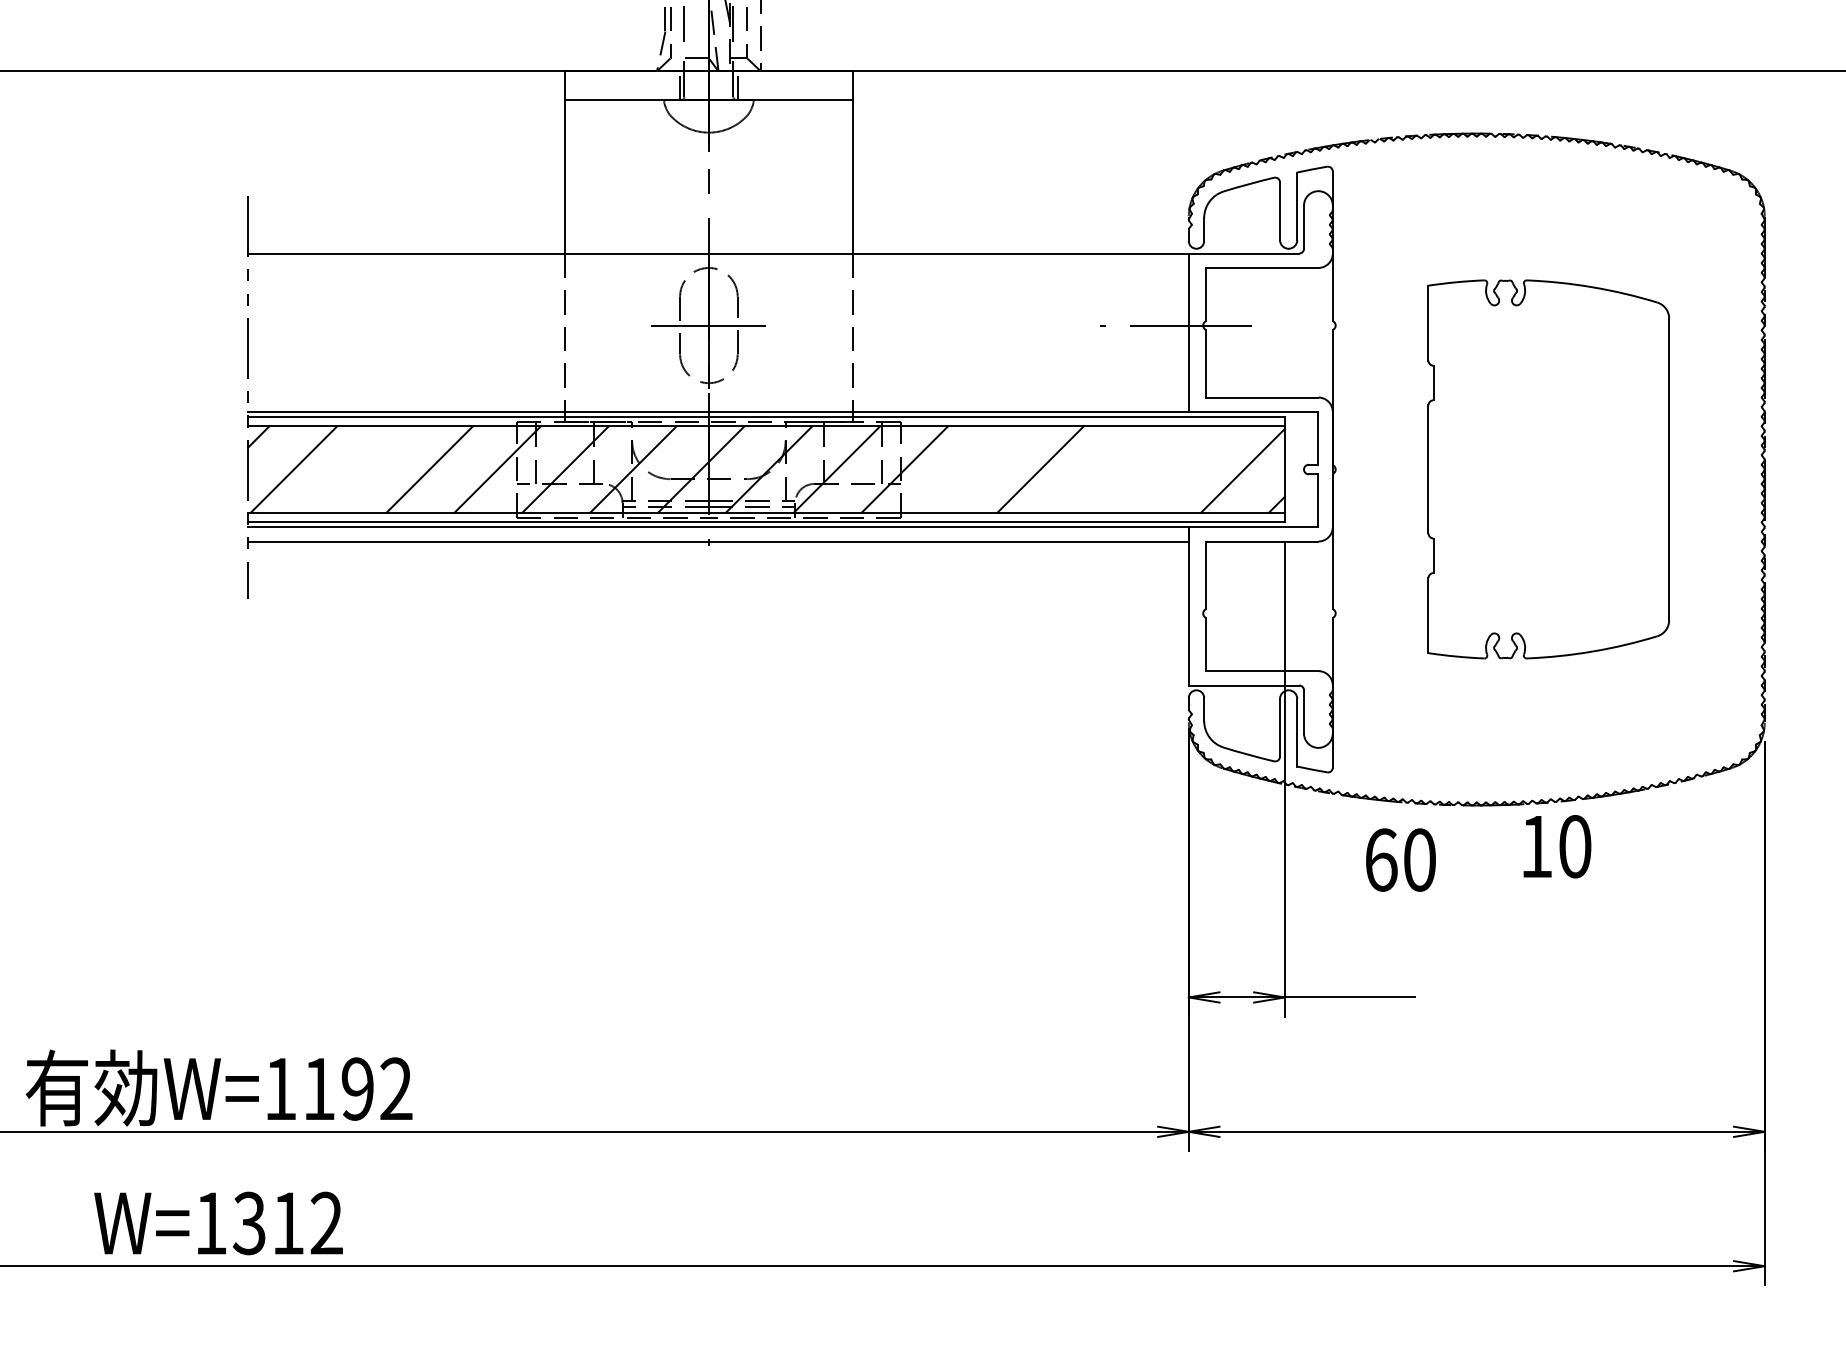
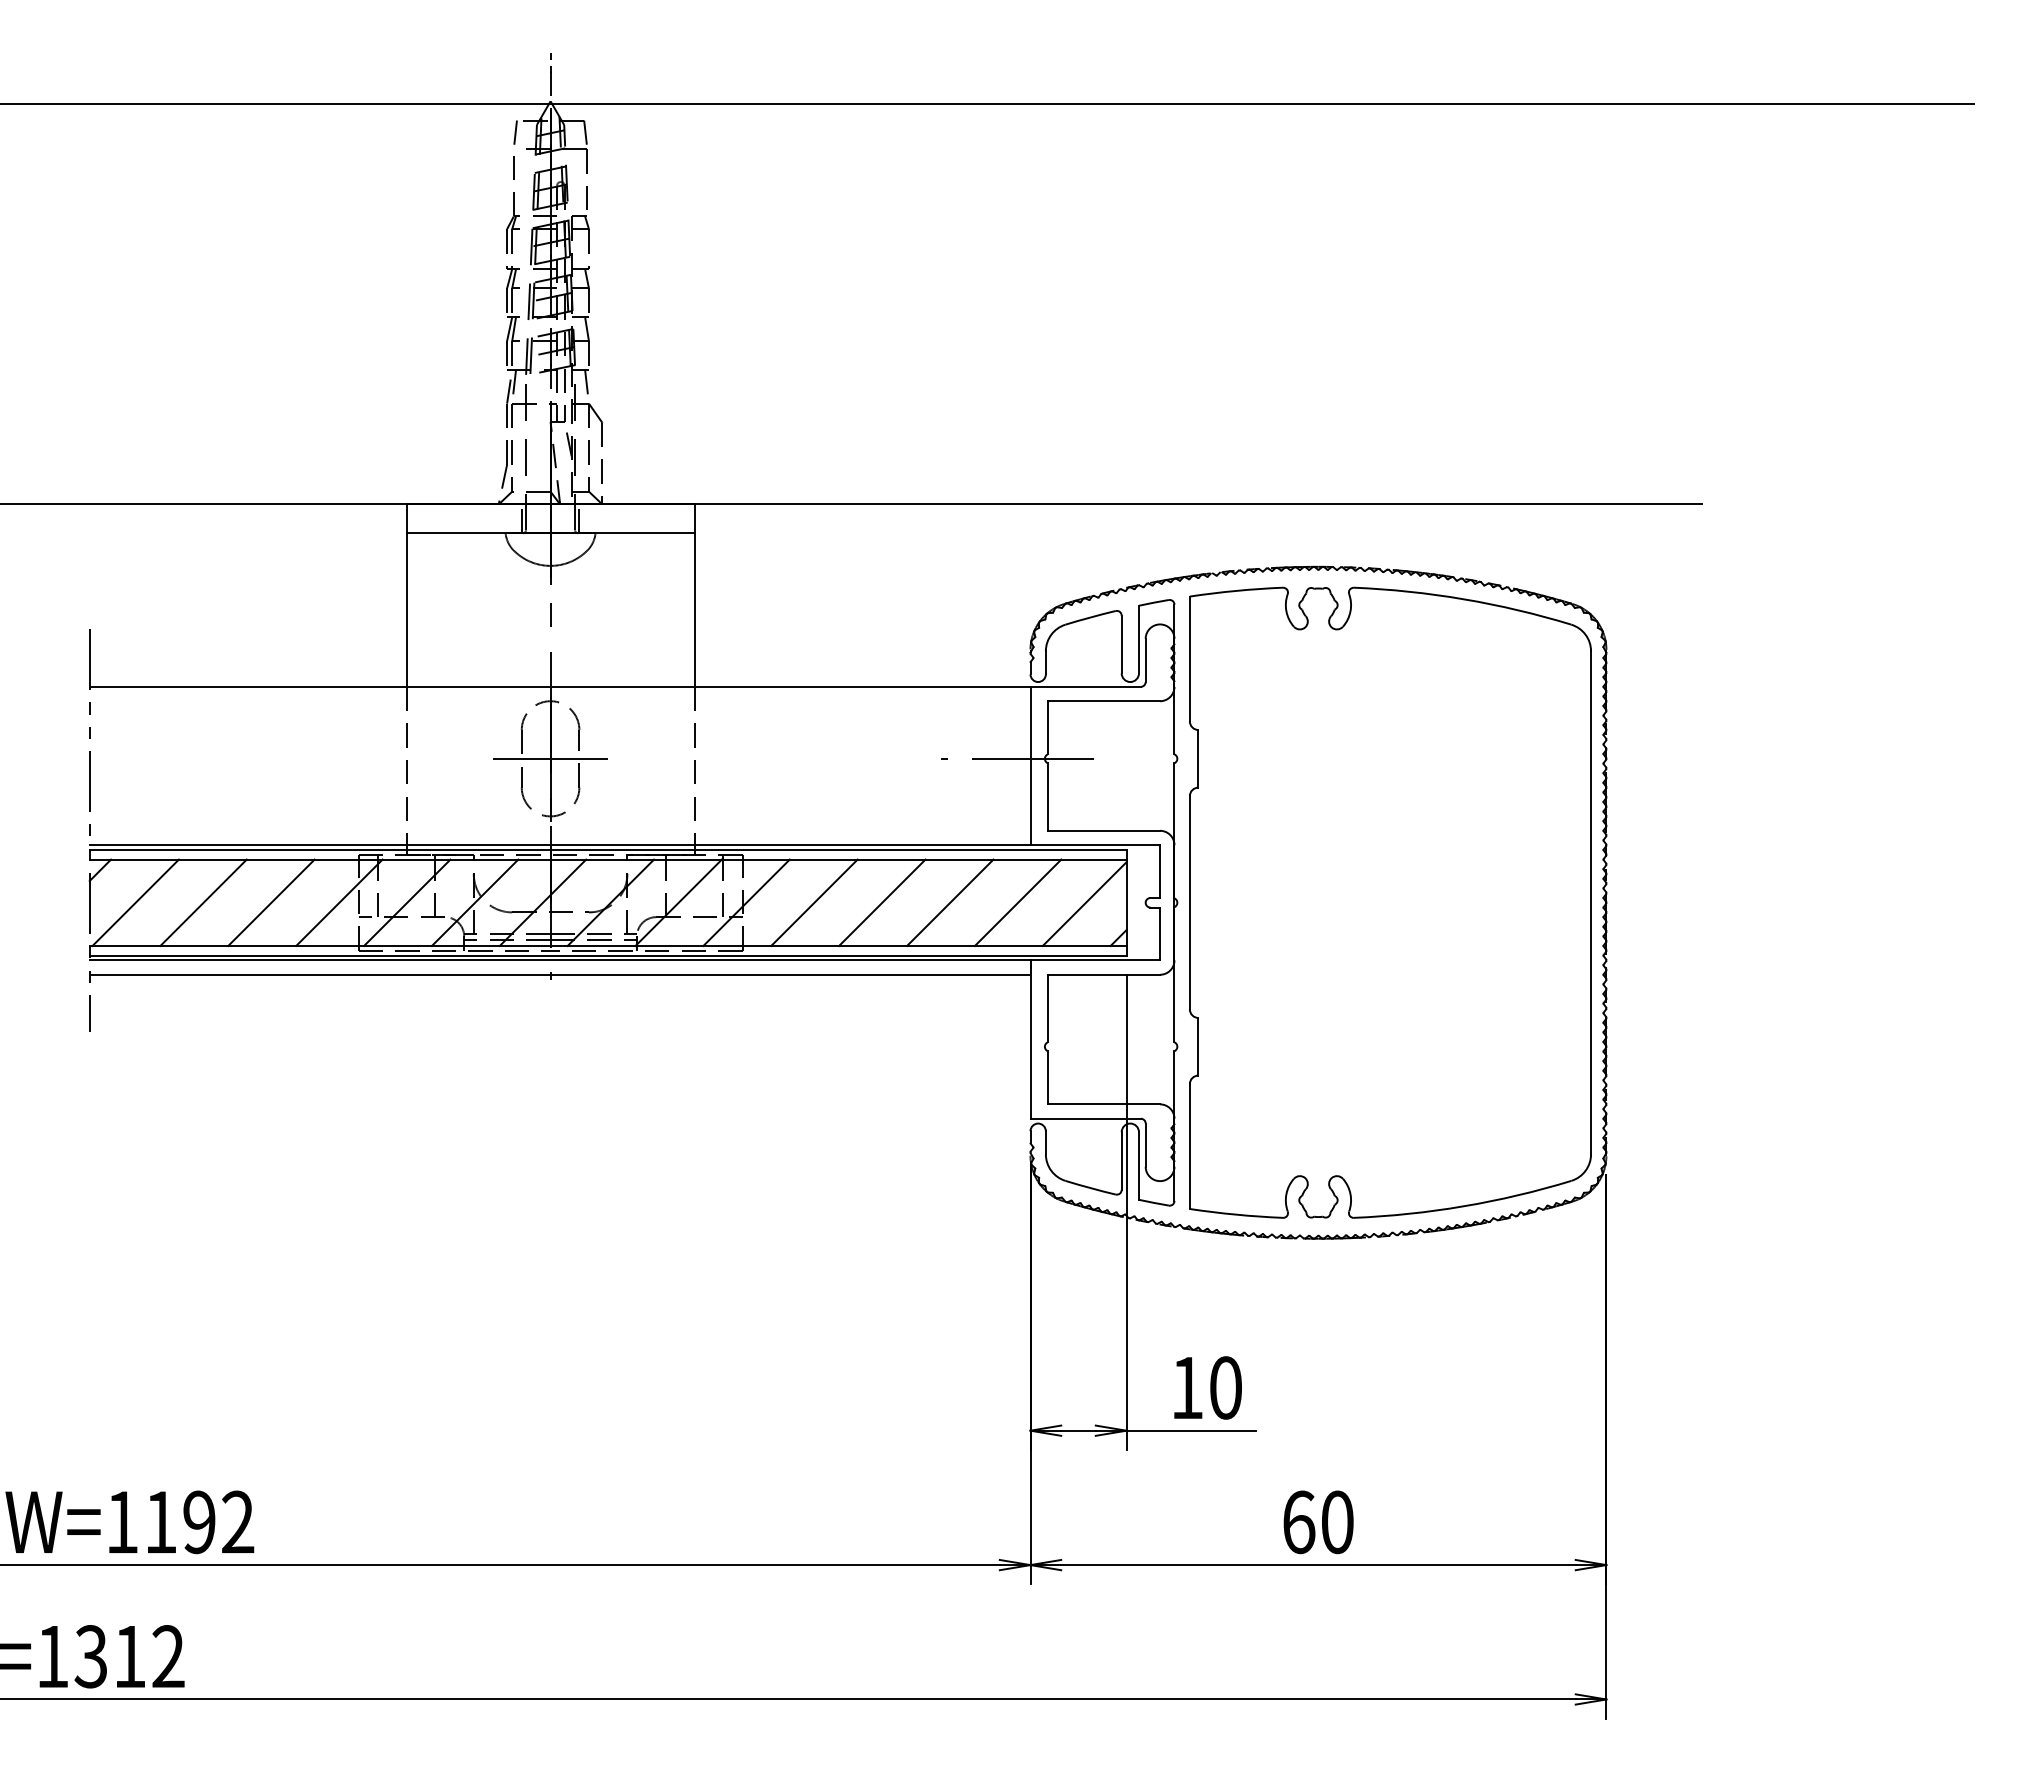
line: (361, 469) -> (203, 902), added
line: (972, 469) -> (814, 902), added
line: (1108, 469) -> (950, 902), added
line: (1175, 469) -> (1017, 902), added
part: (1548, 469) -> (1390, 902), size x1.67
text: (1556, 846) -> (1207, 1387), moved
text: (1400, 860) -> (1318, 1522), moved

